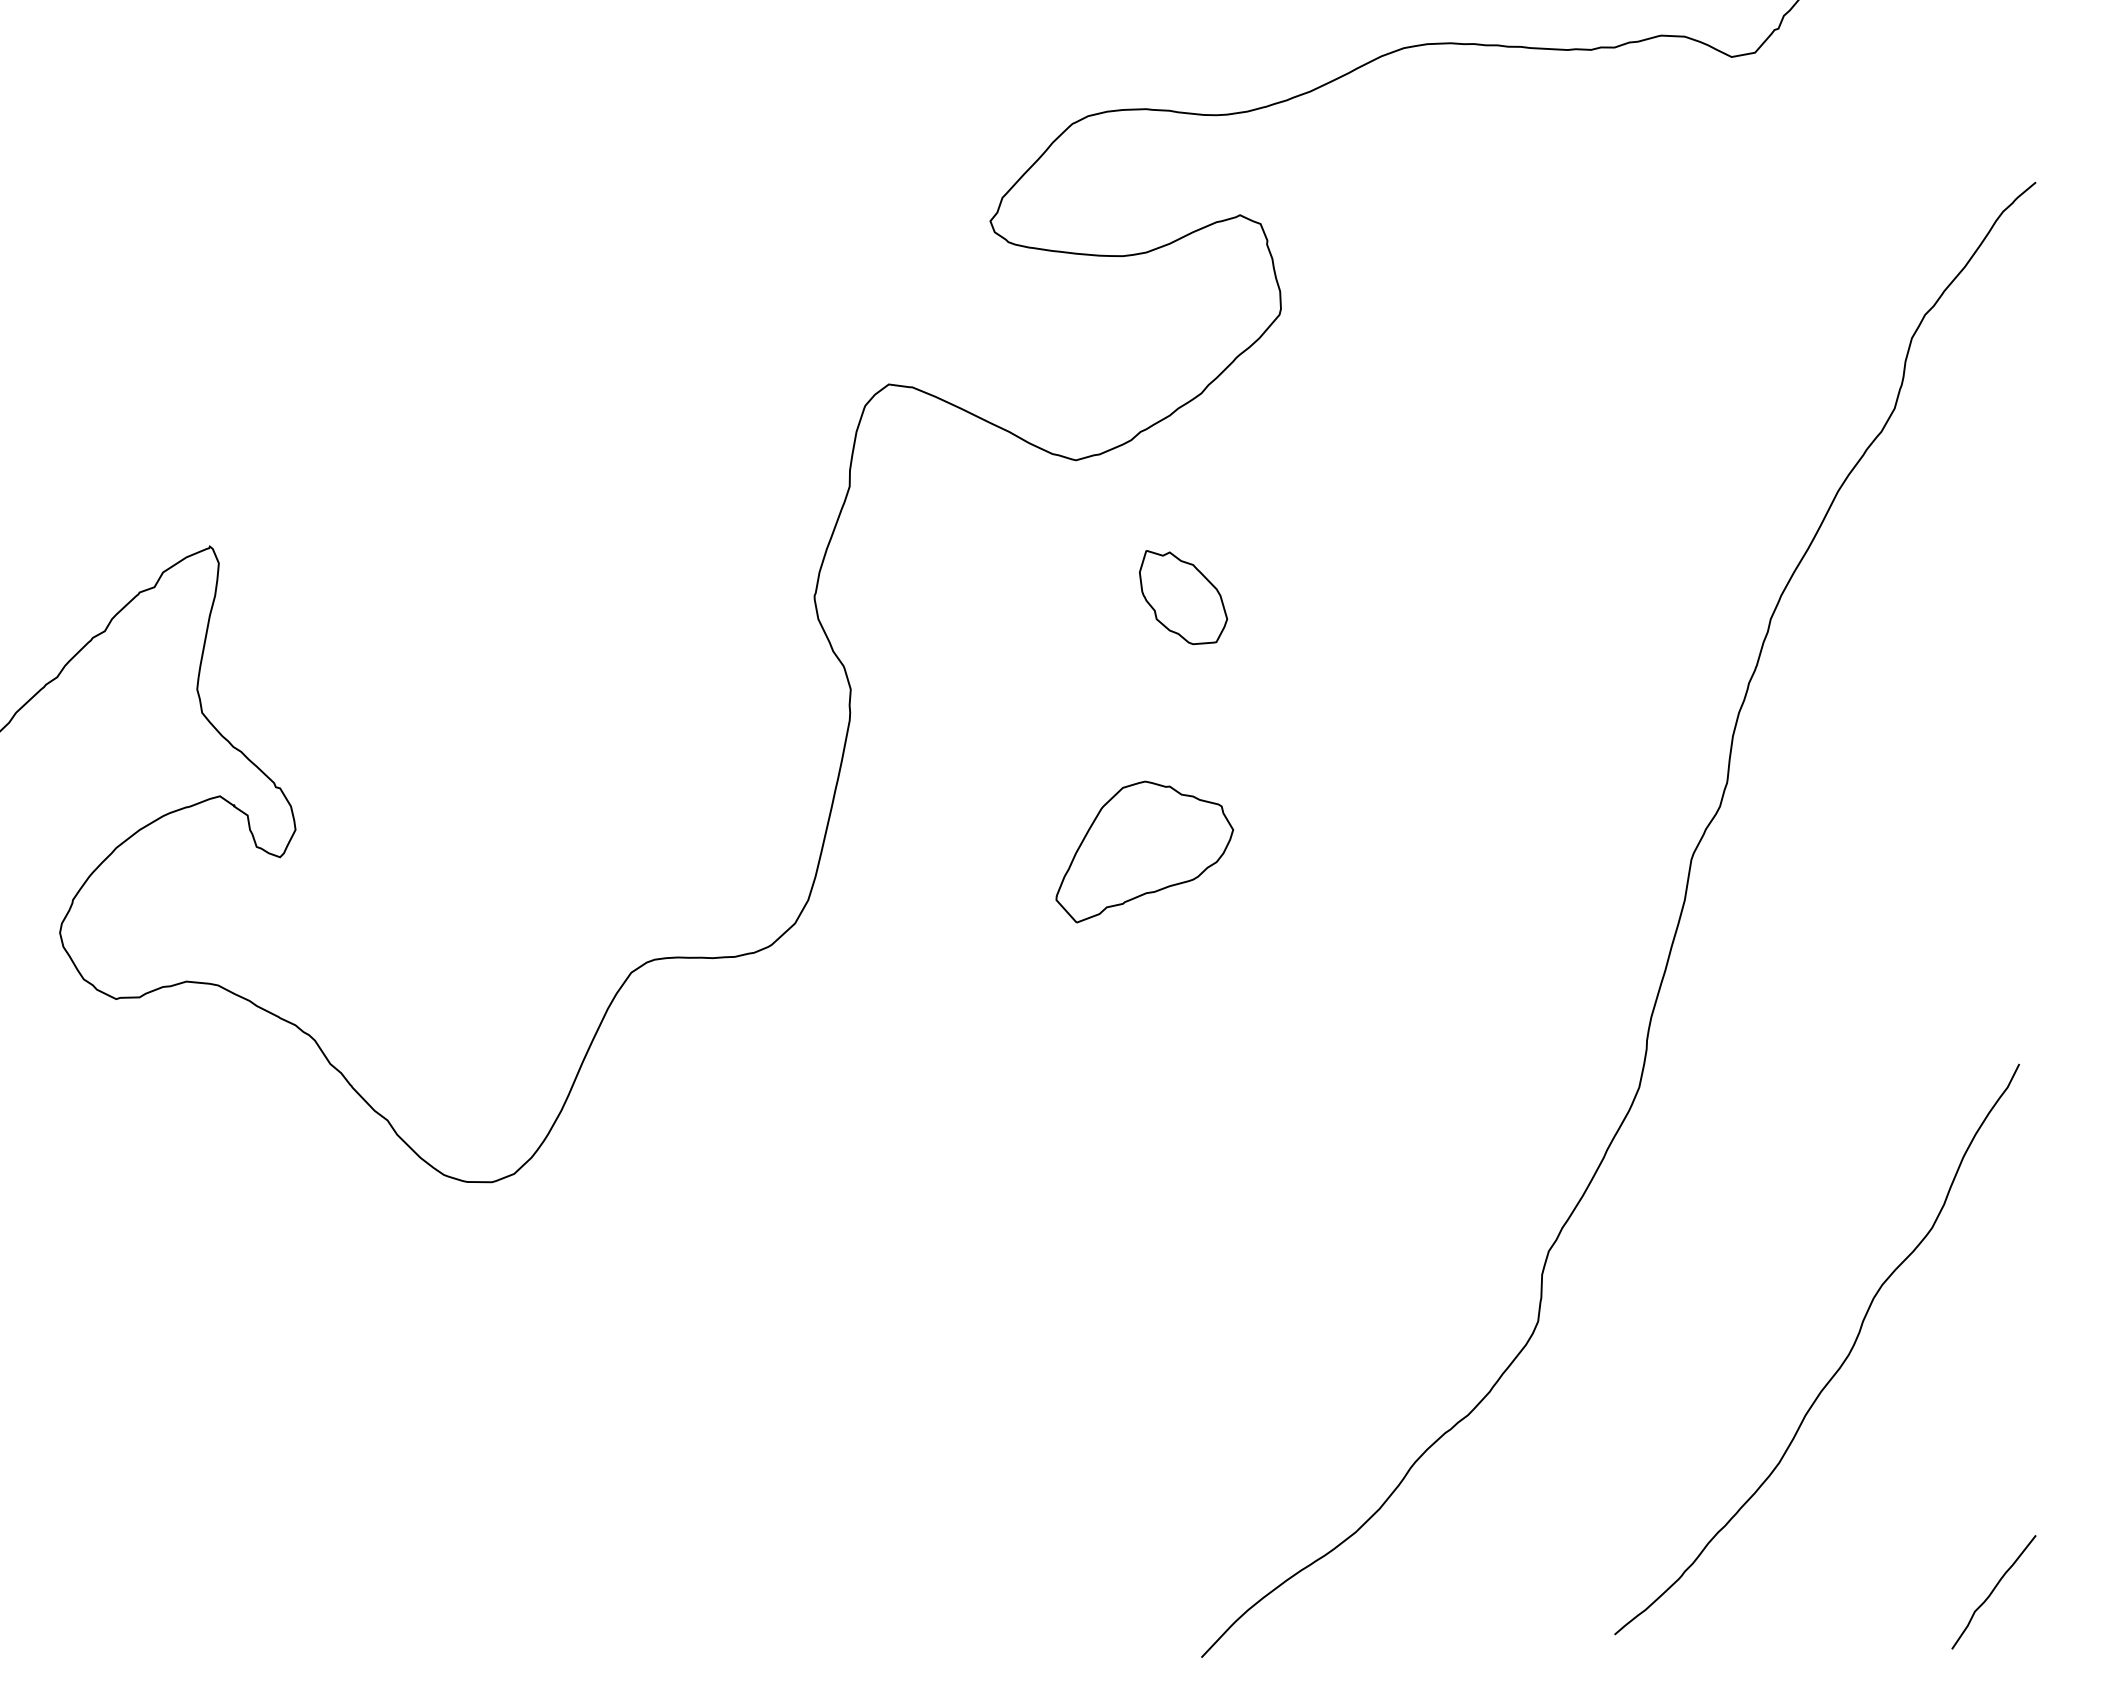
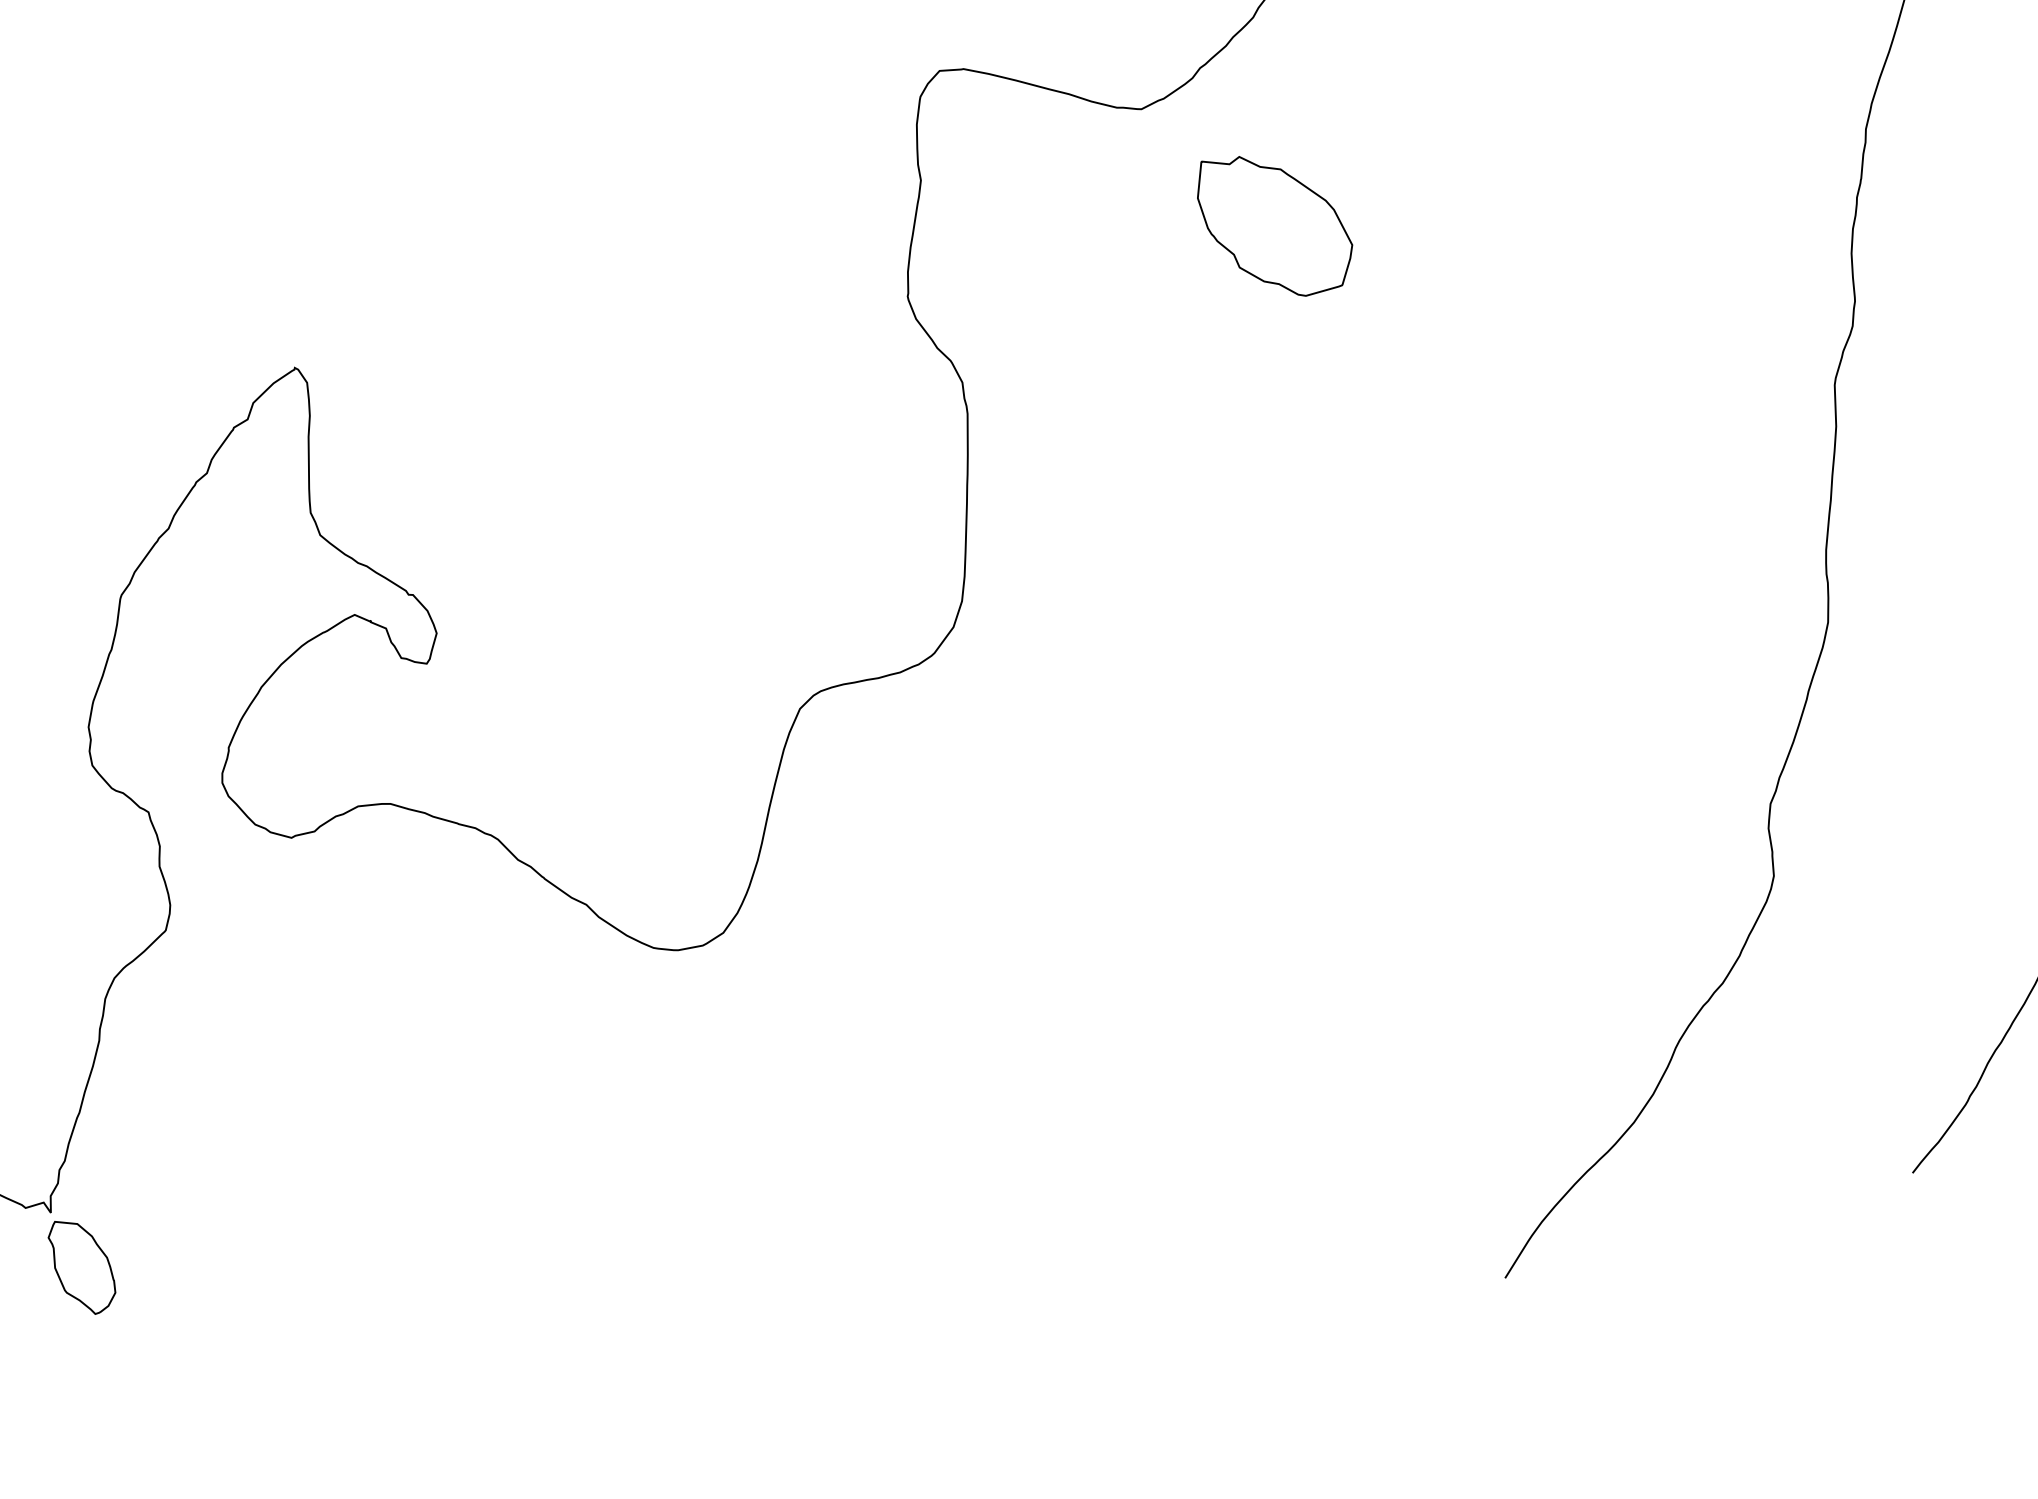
part: (1183, 597) -> (1275, 224), size x1.6
part: (1144, 851) -> (1287, 485), removed

